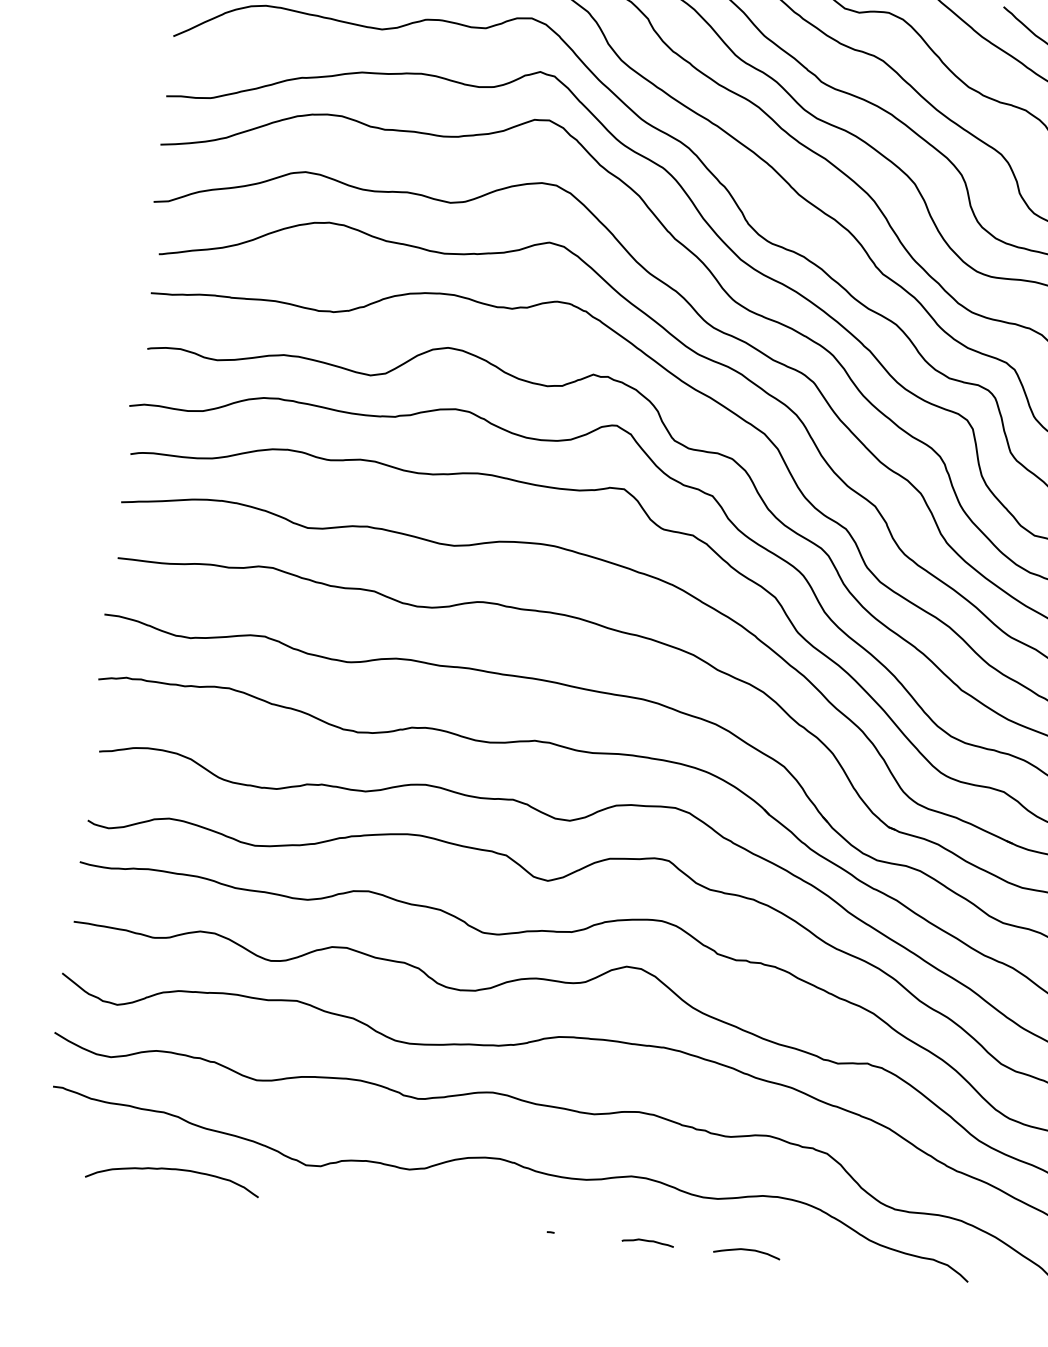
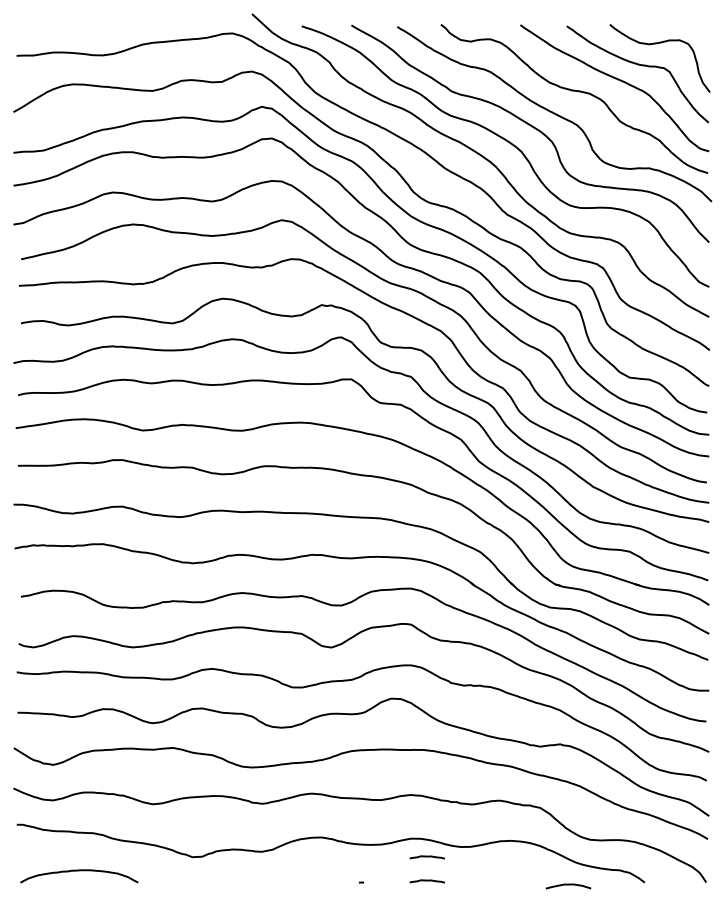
curve: (174, 1170) -> (79, 871), moved
curve: (652, 1207) -> (427, 857), added
curve: (747, 1251) -> (568, 885), moved

